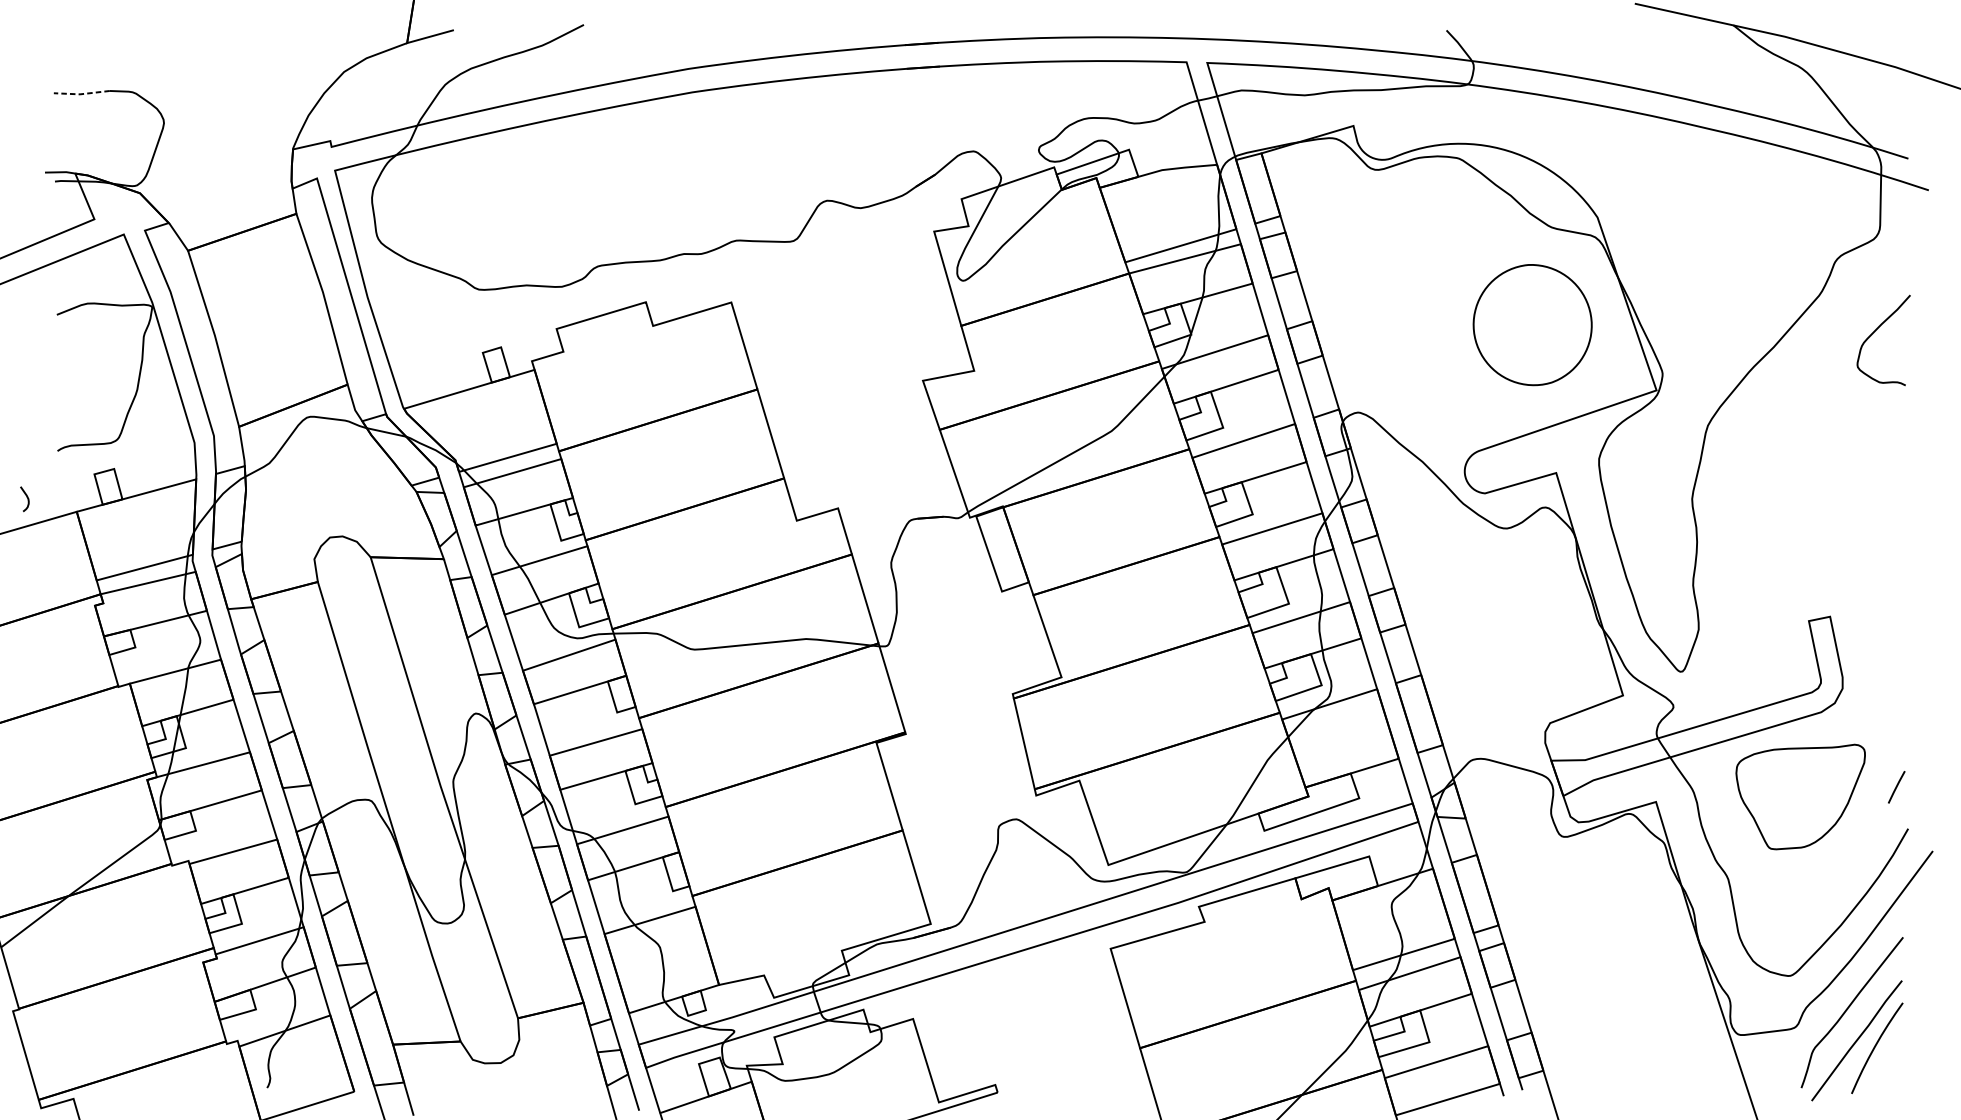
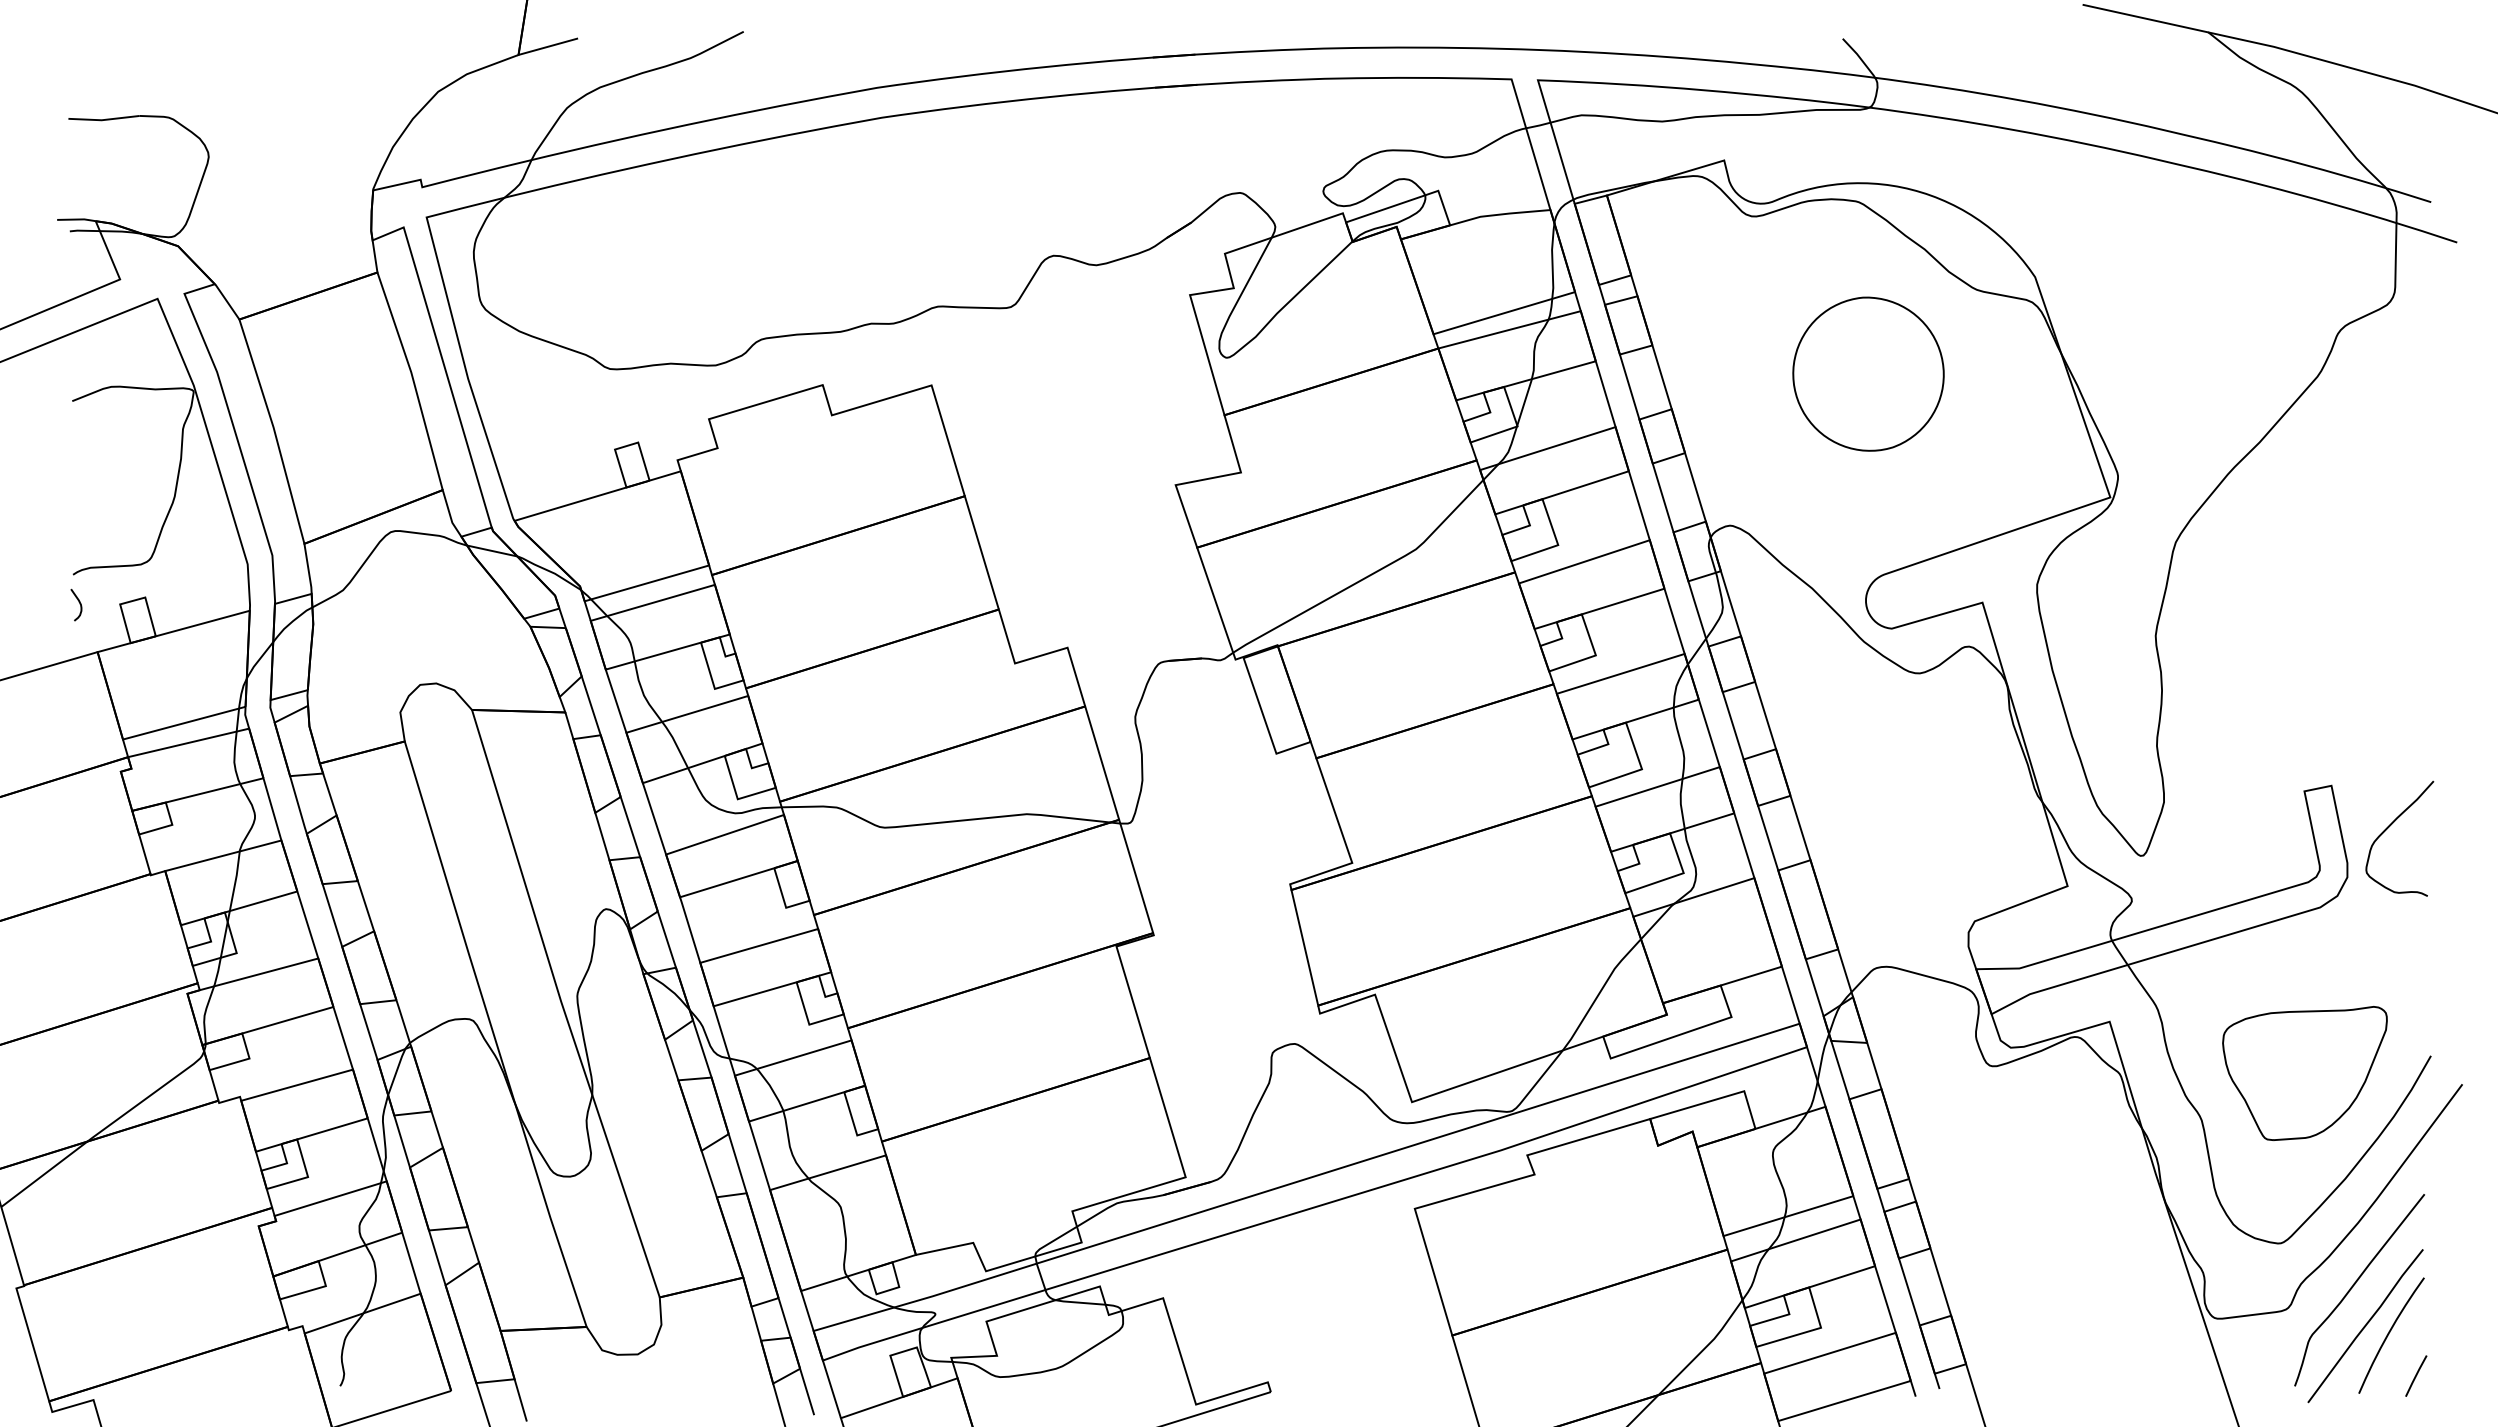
line: (81, 94) -> (103, 120), dashed -> solid
part: (1532, 324) -> (1868, 373), moved
curve: (1875, 331) -> (2389, 827), moved
curve: (26, 497) -> (78, 602), moved
line: (1896, 786) -> (2416, 1375), moved
part: (1800, 797) -> (2304, 1073), moved

